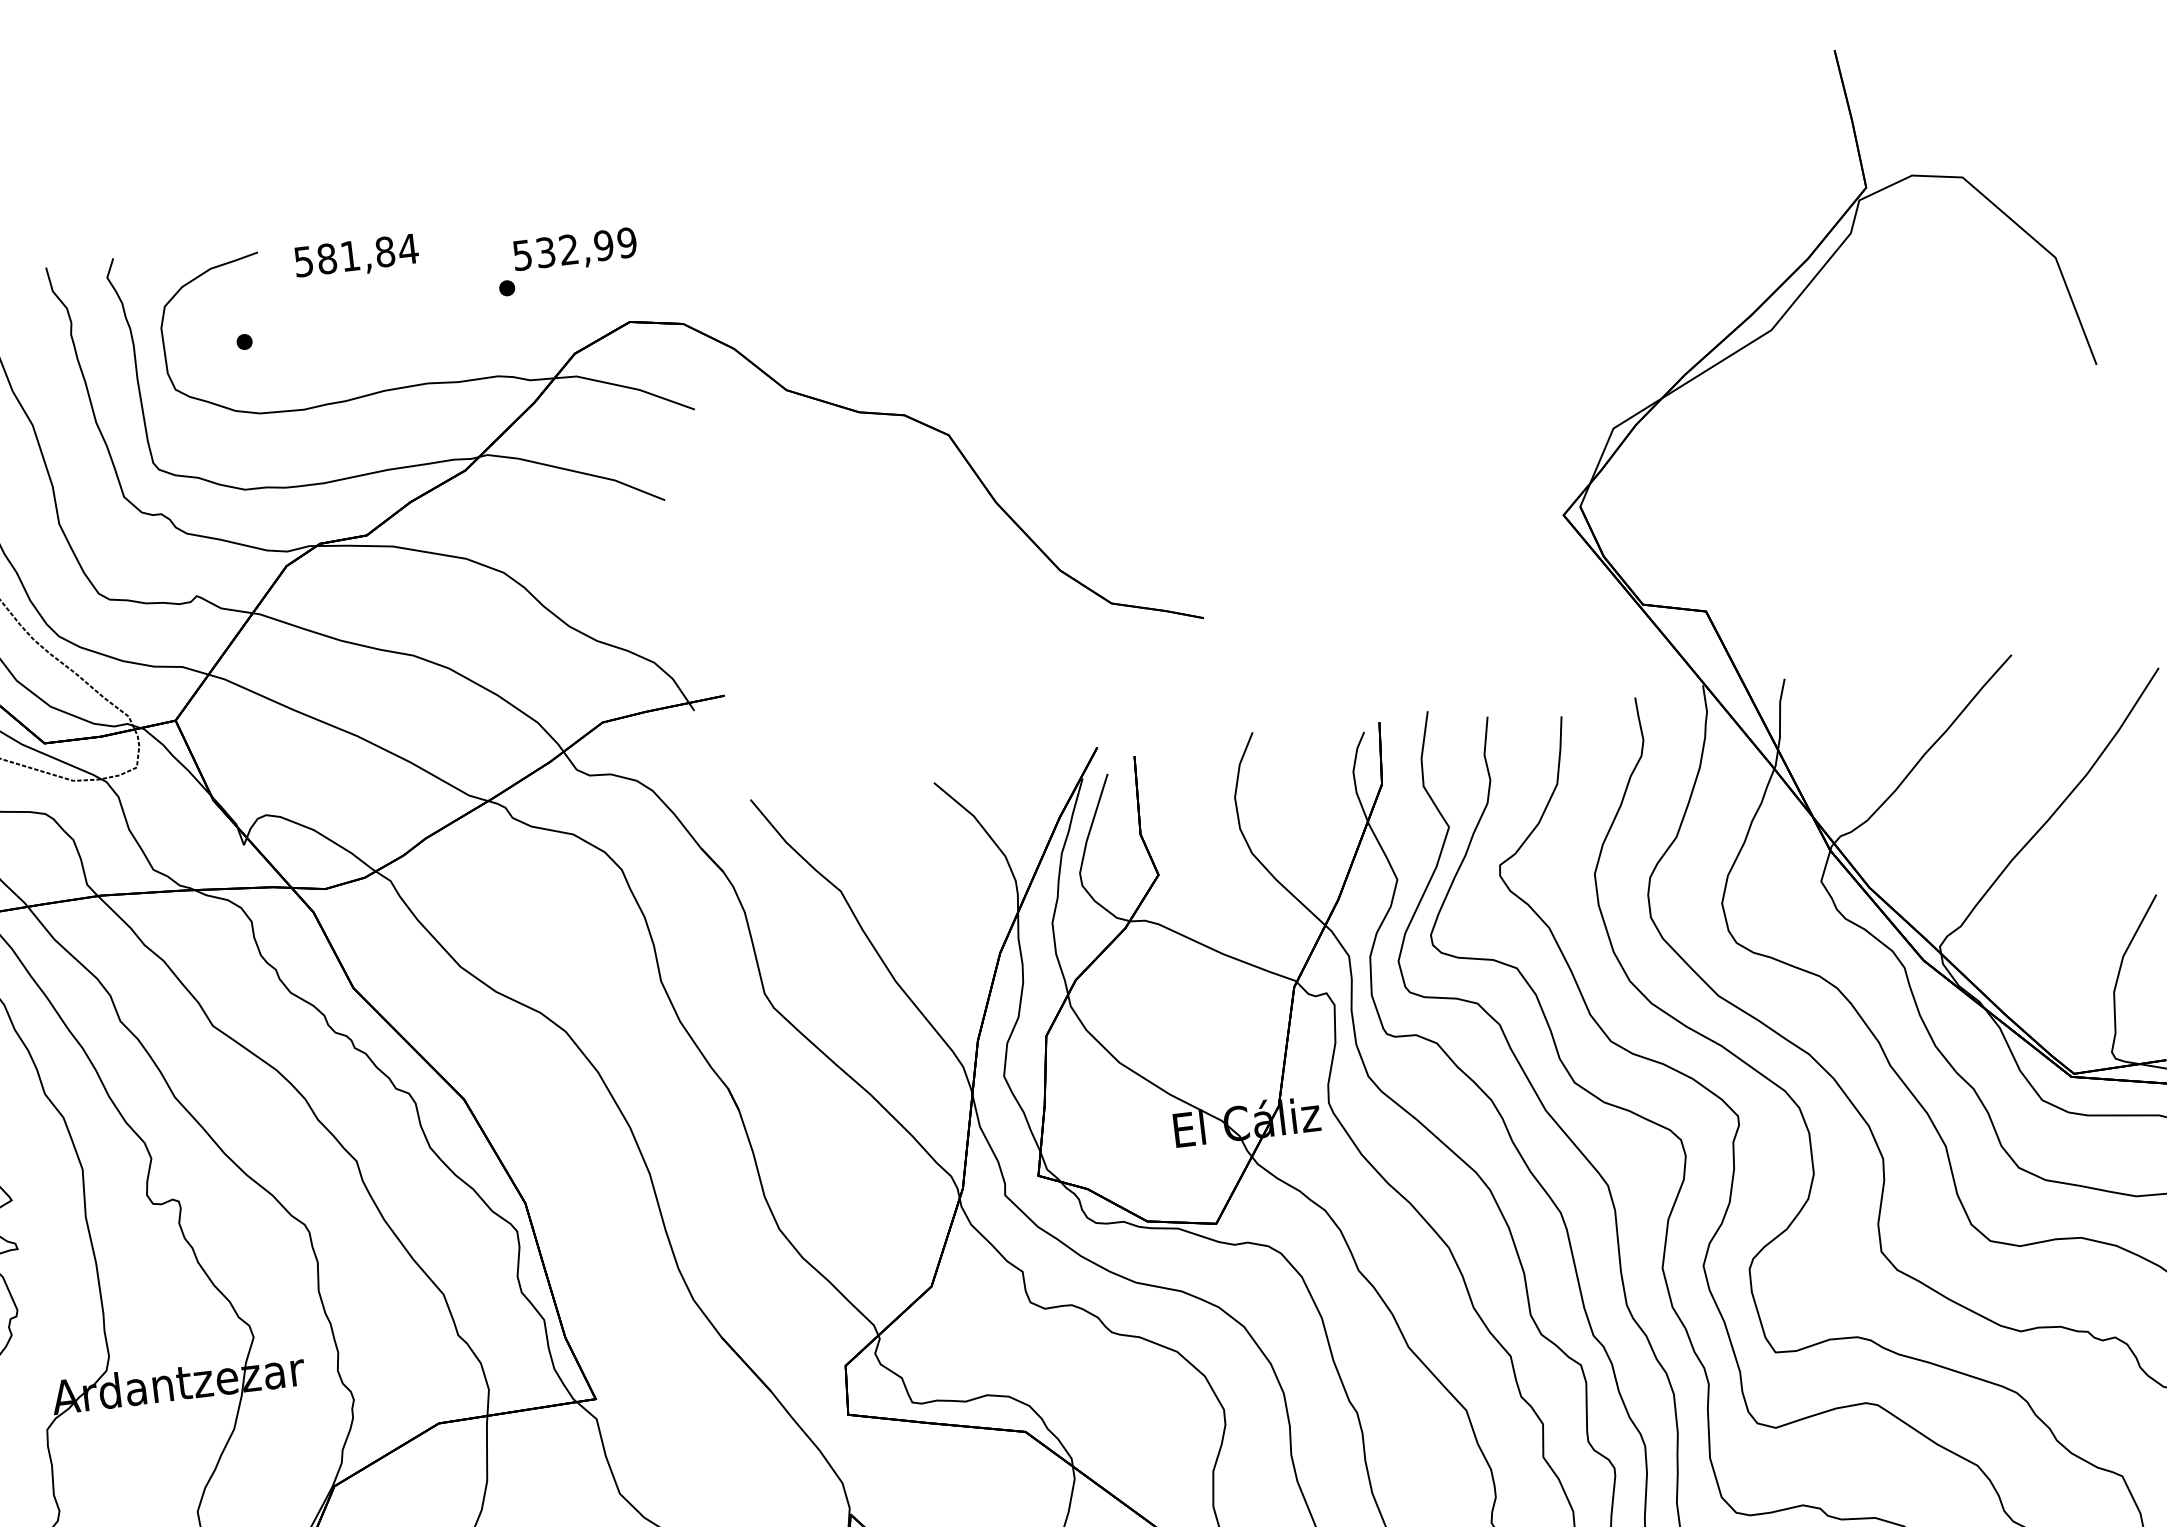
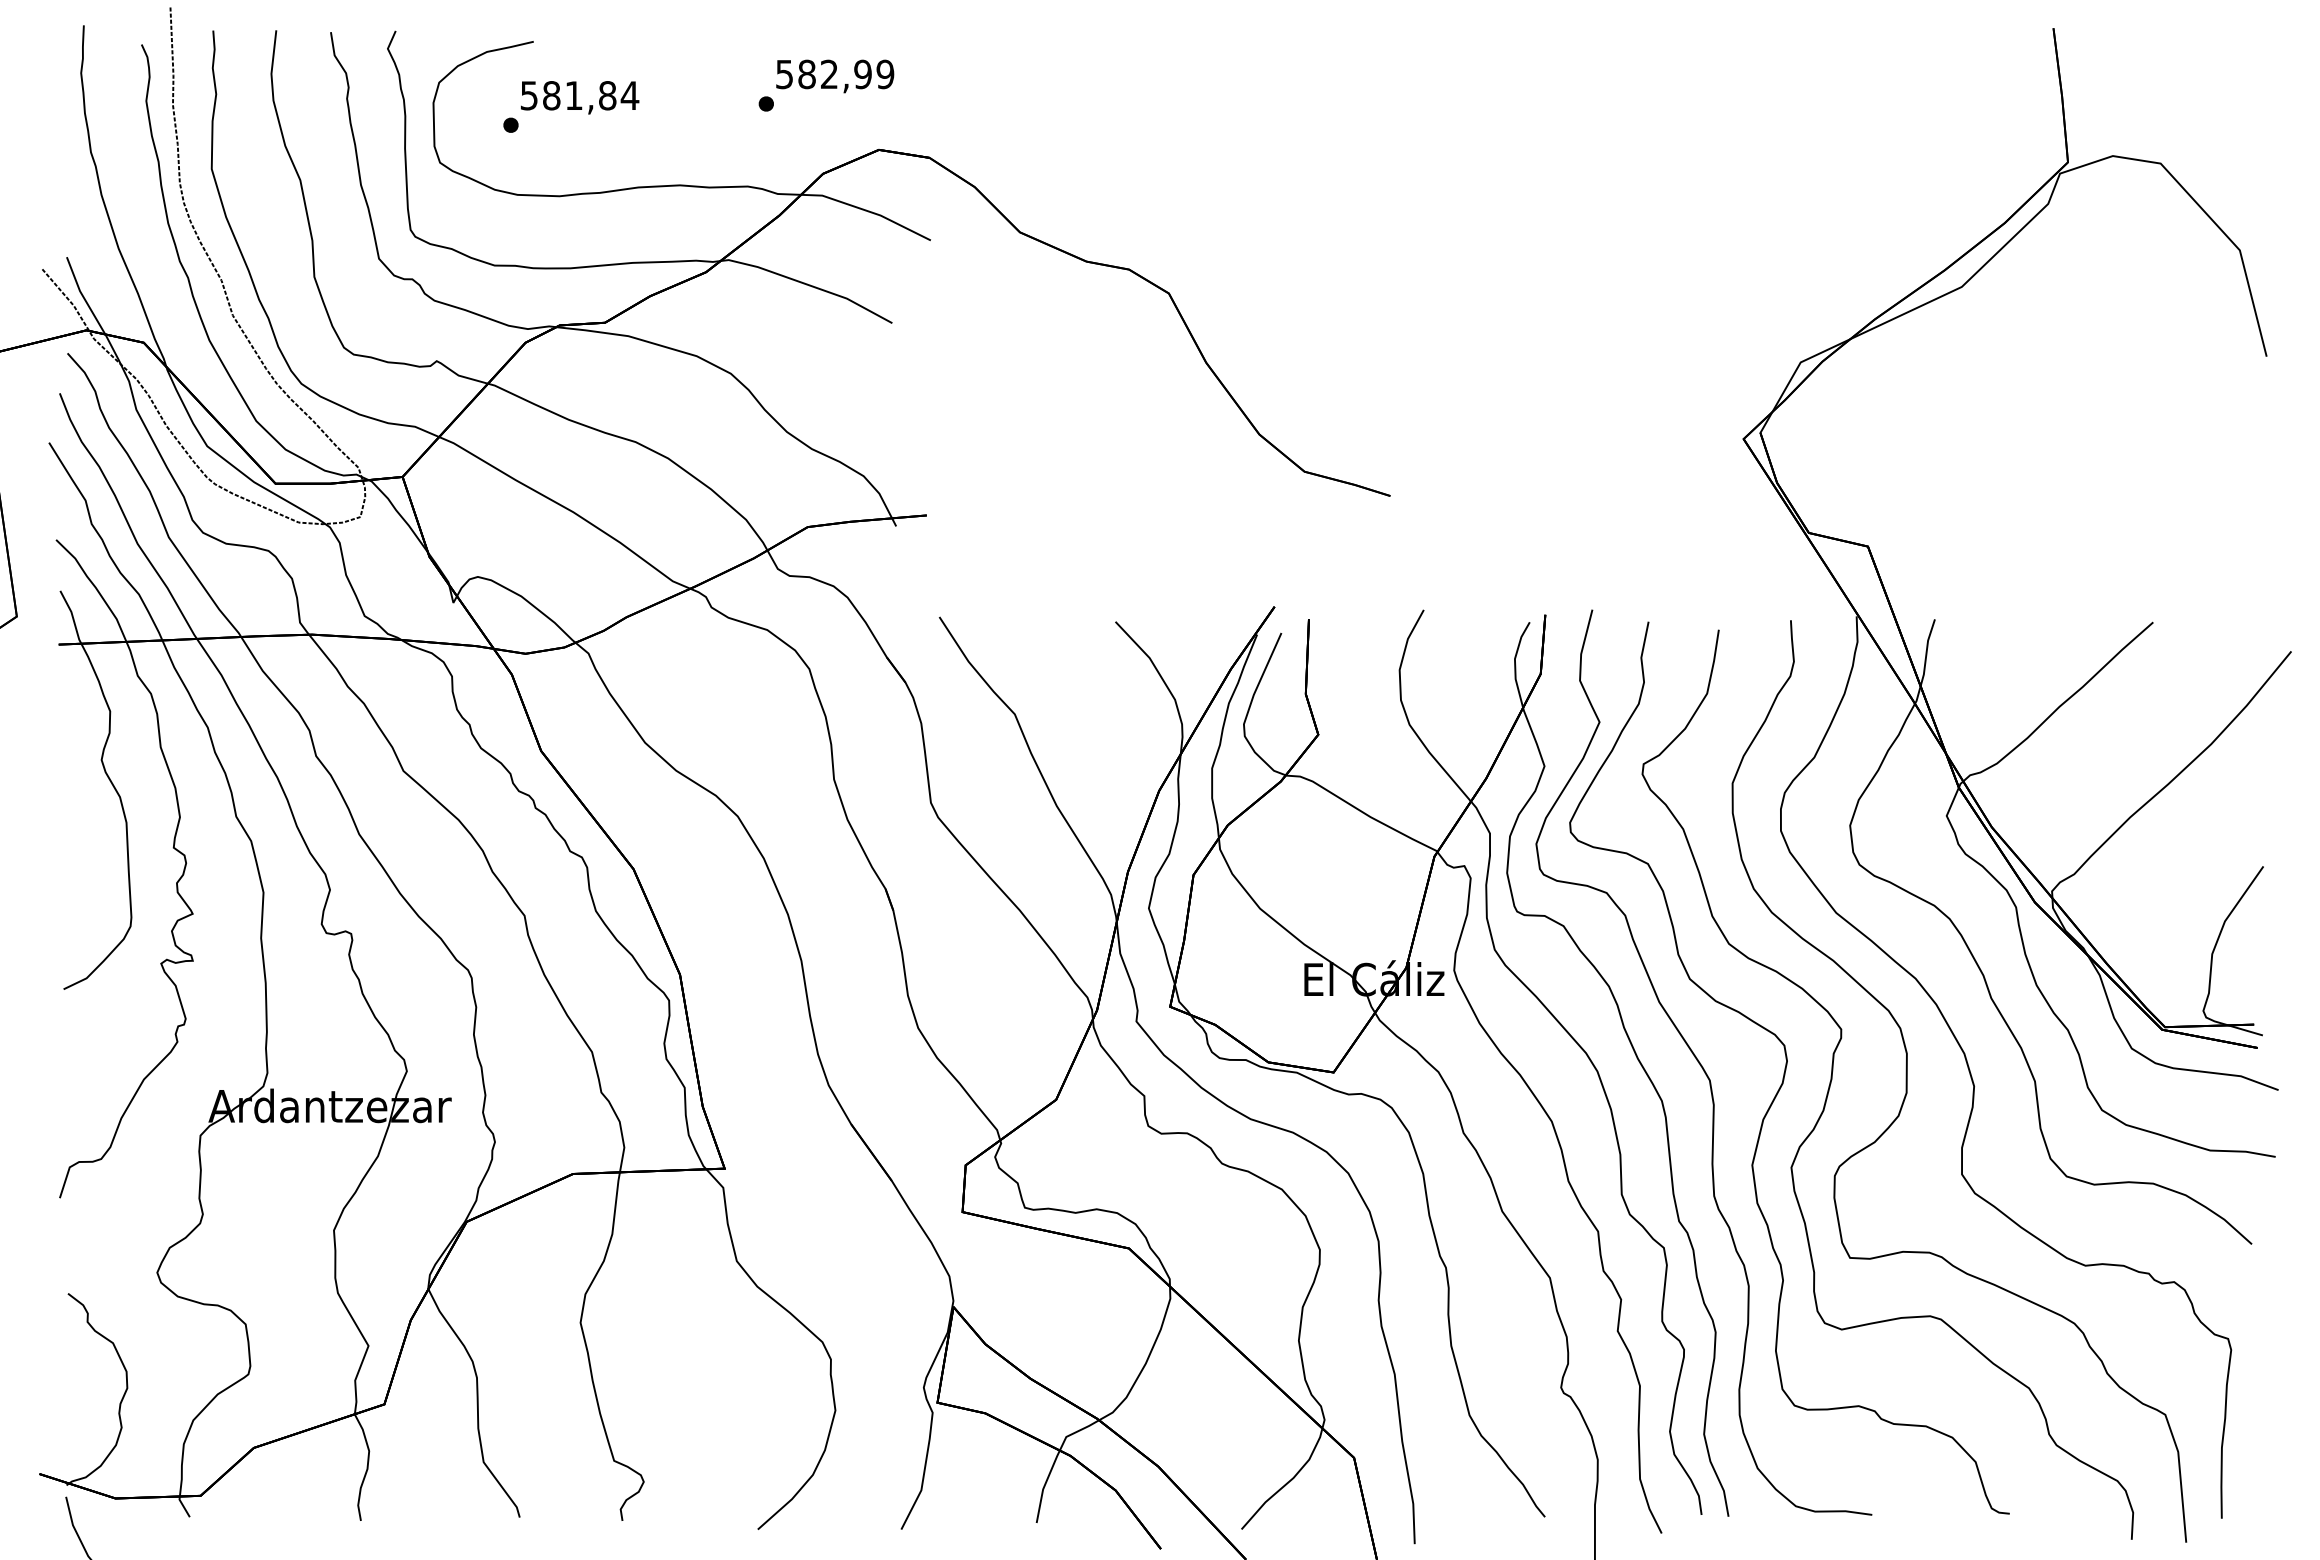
text: (545, 252) -> (806, 74), 532,99 -> 582,99
text: (357, 257) -> (580, 97), moved

